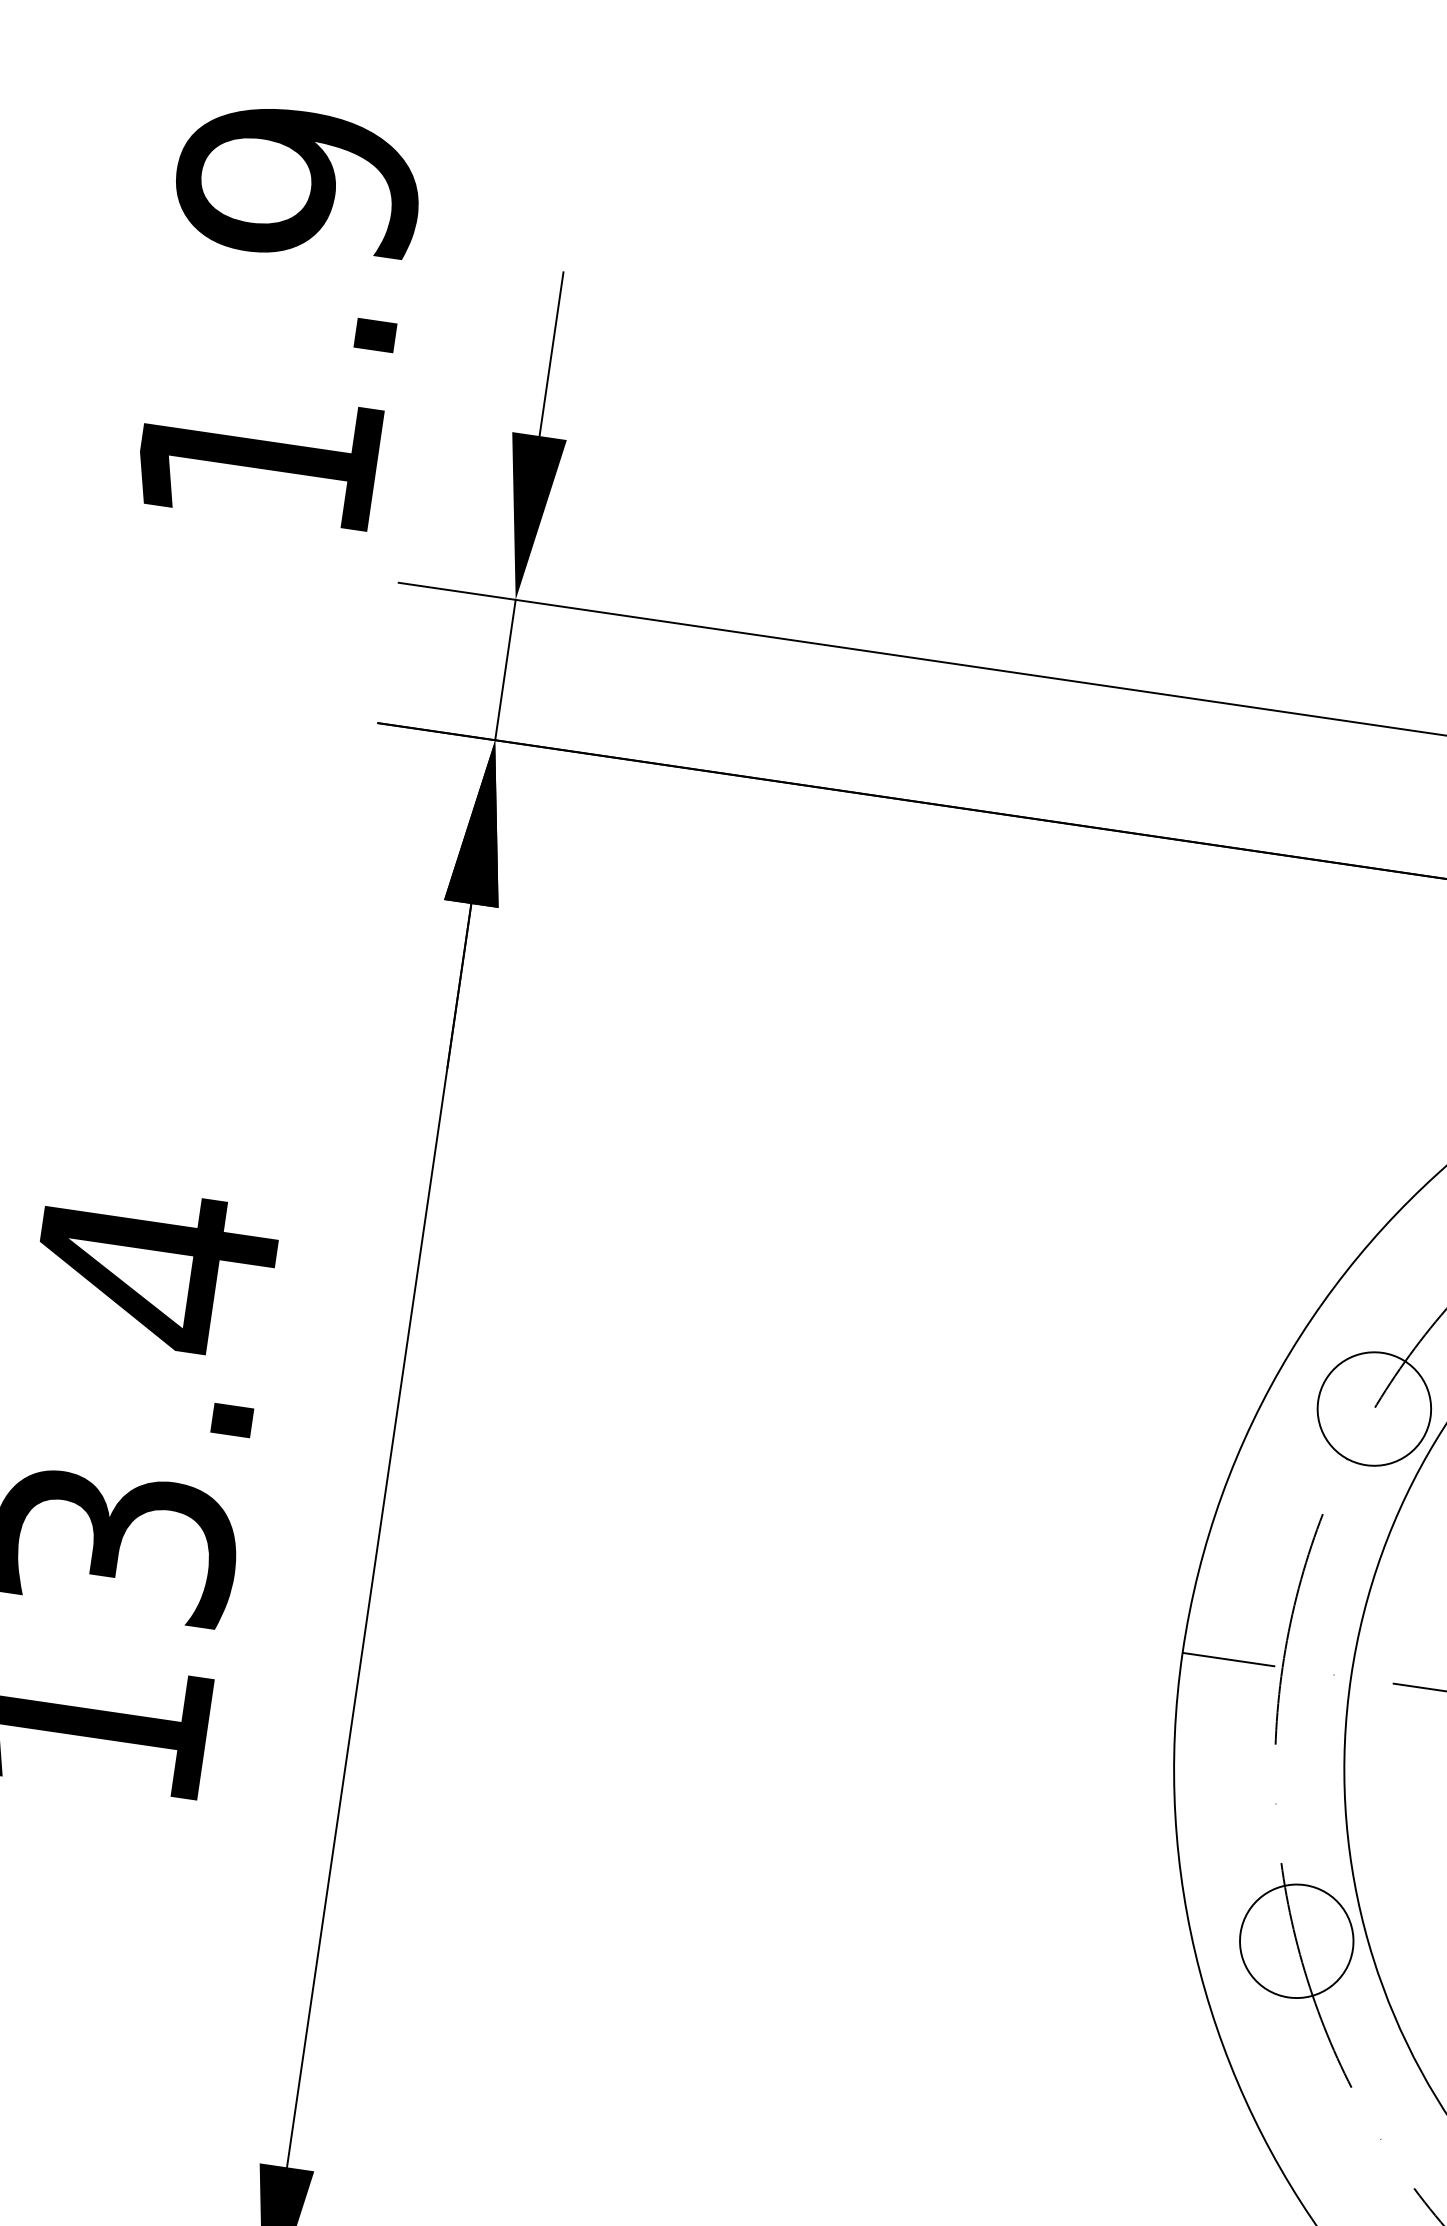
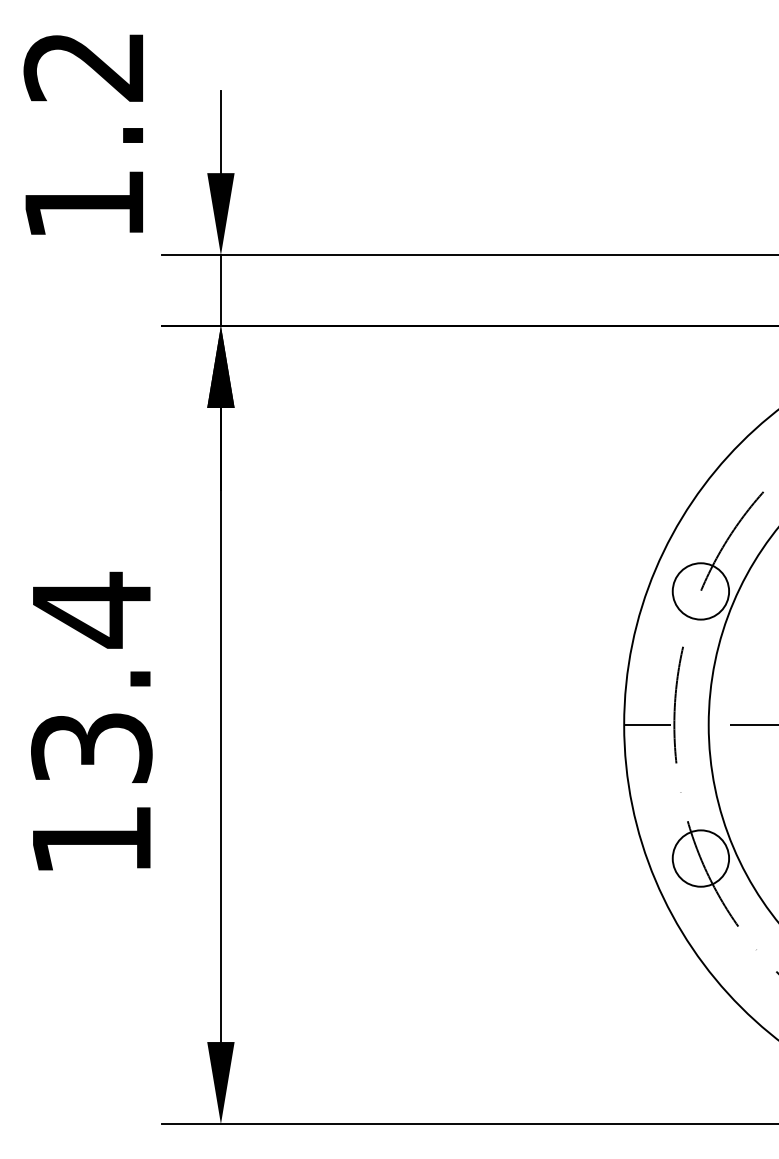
text: (298, 183) -> (84, 66), 1.9 -> 1.2

